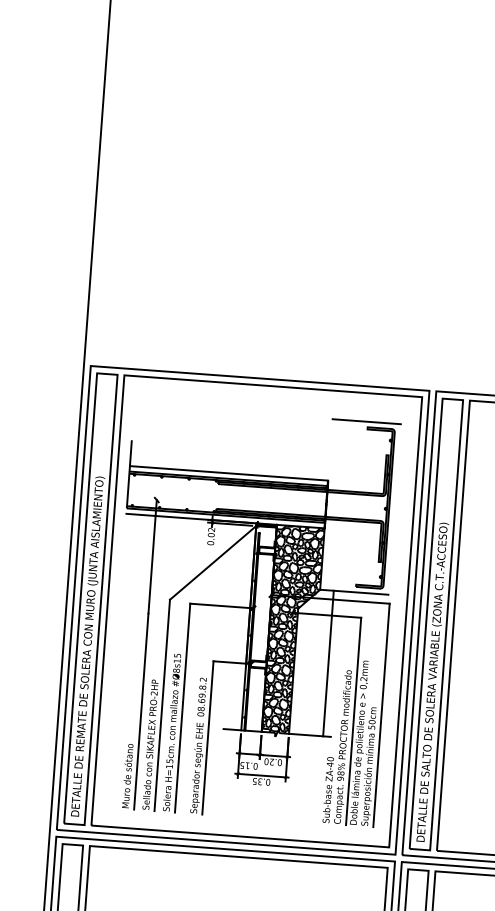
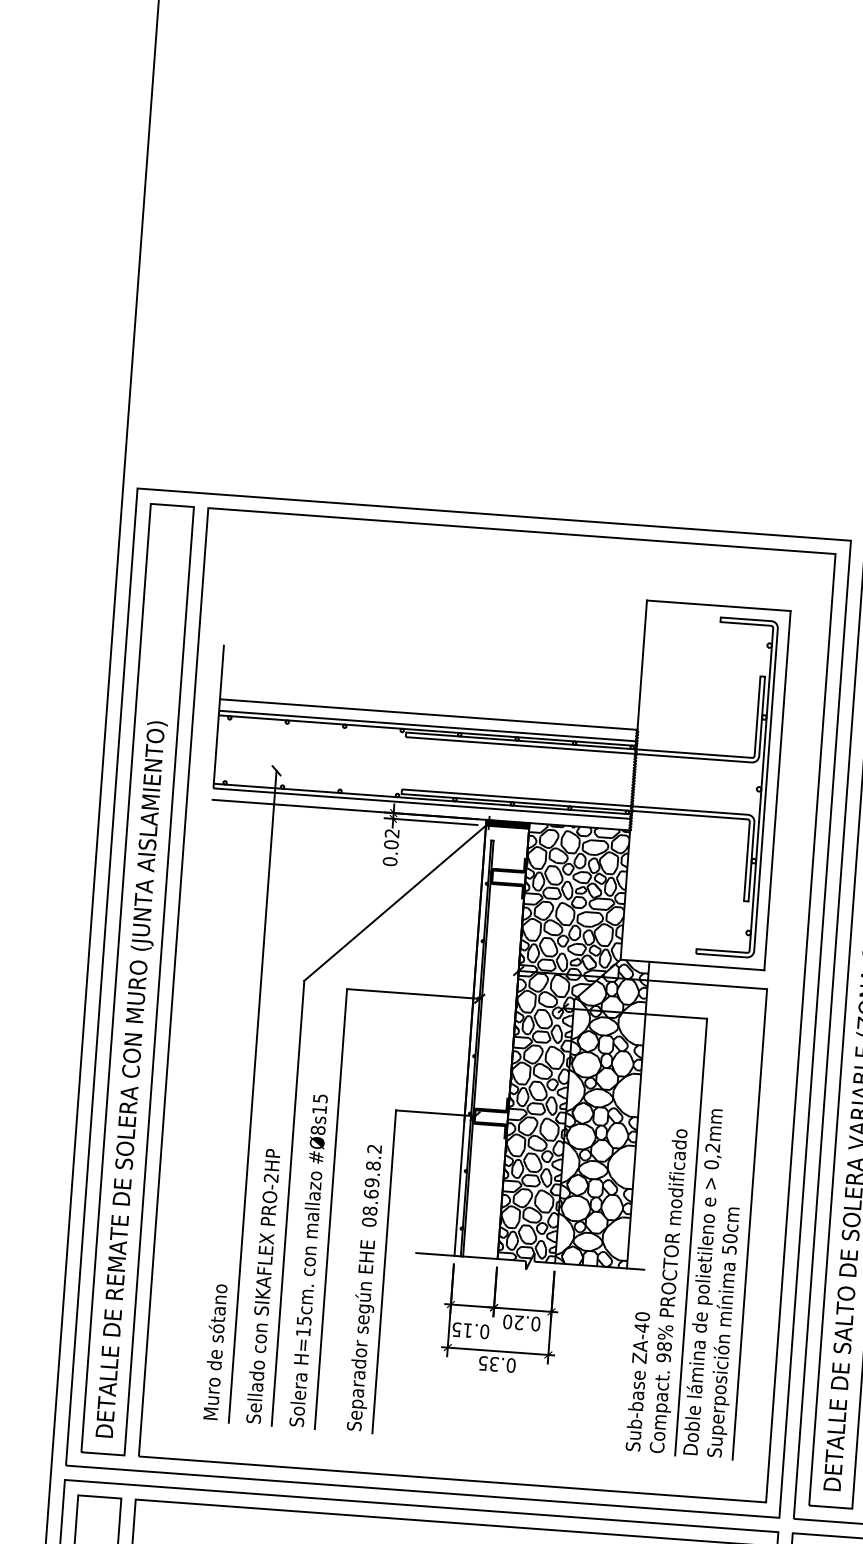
line: (330, 449) -> (642, 664), added
line: (394, 509) -> (777, 790), added
hatch: (311, 662) -> (602, 1112), added

